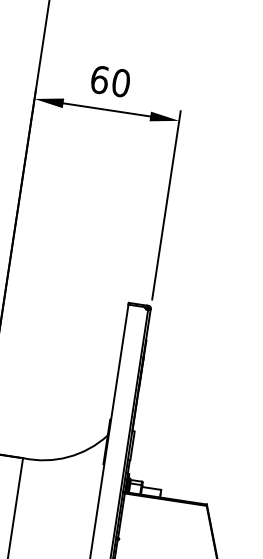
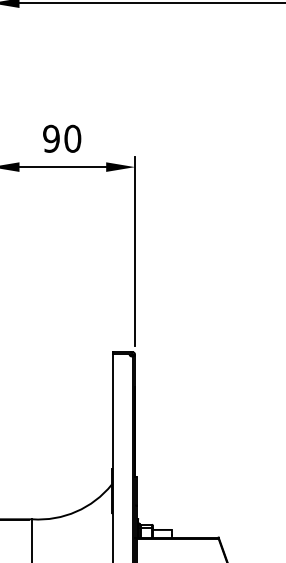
text: (99, 79) -> (51, 138), 60 -> 90

